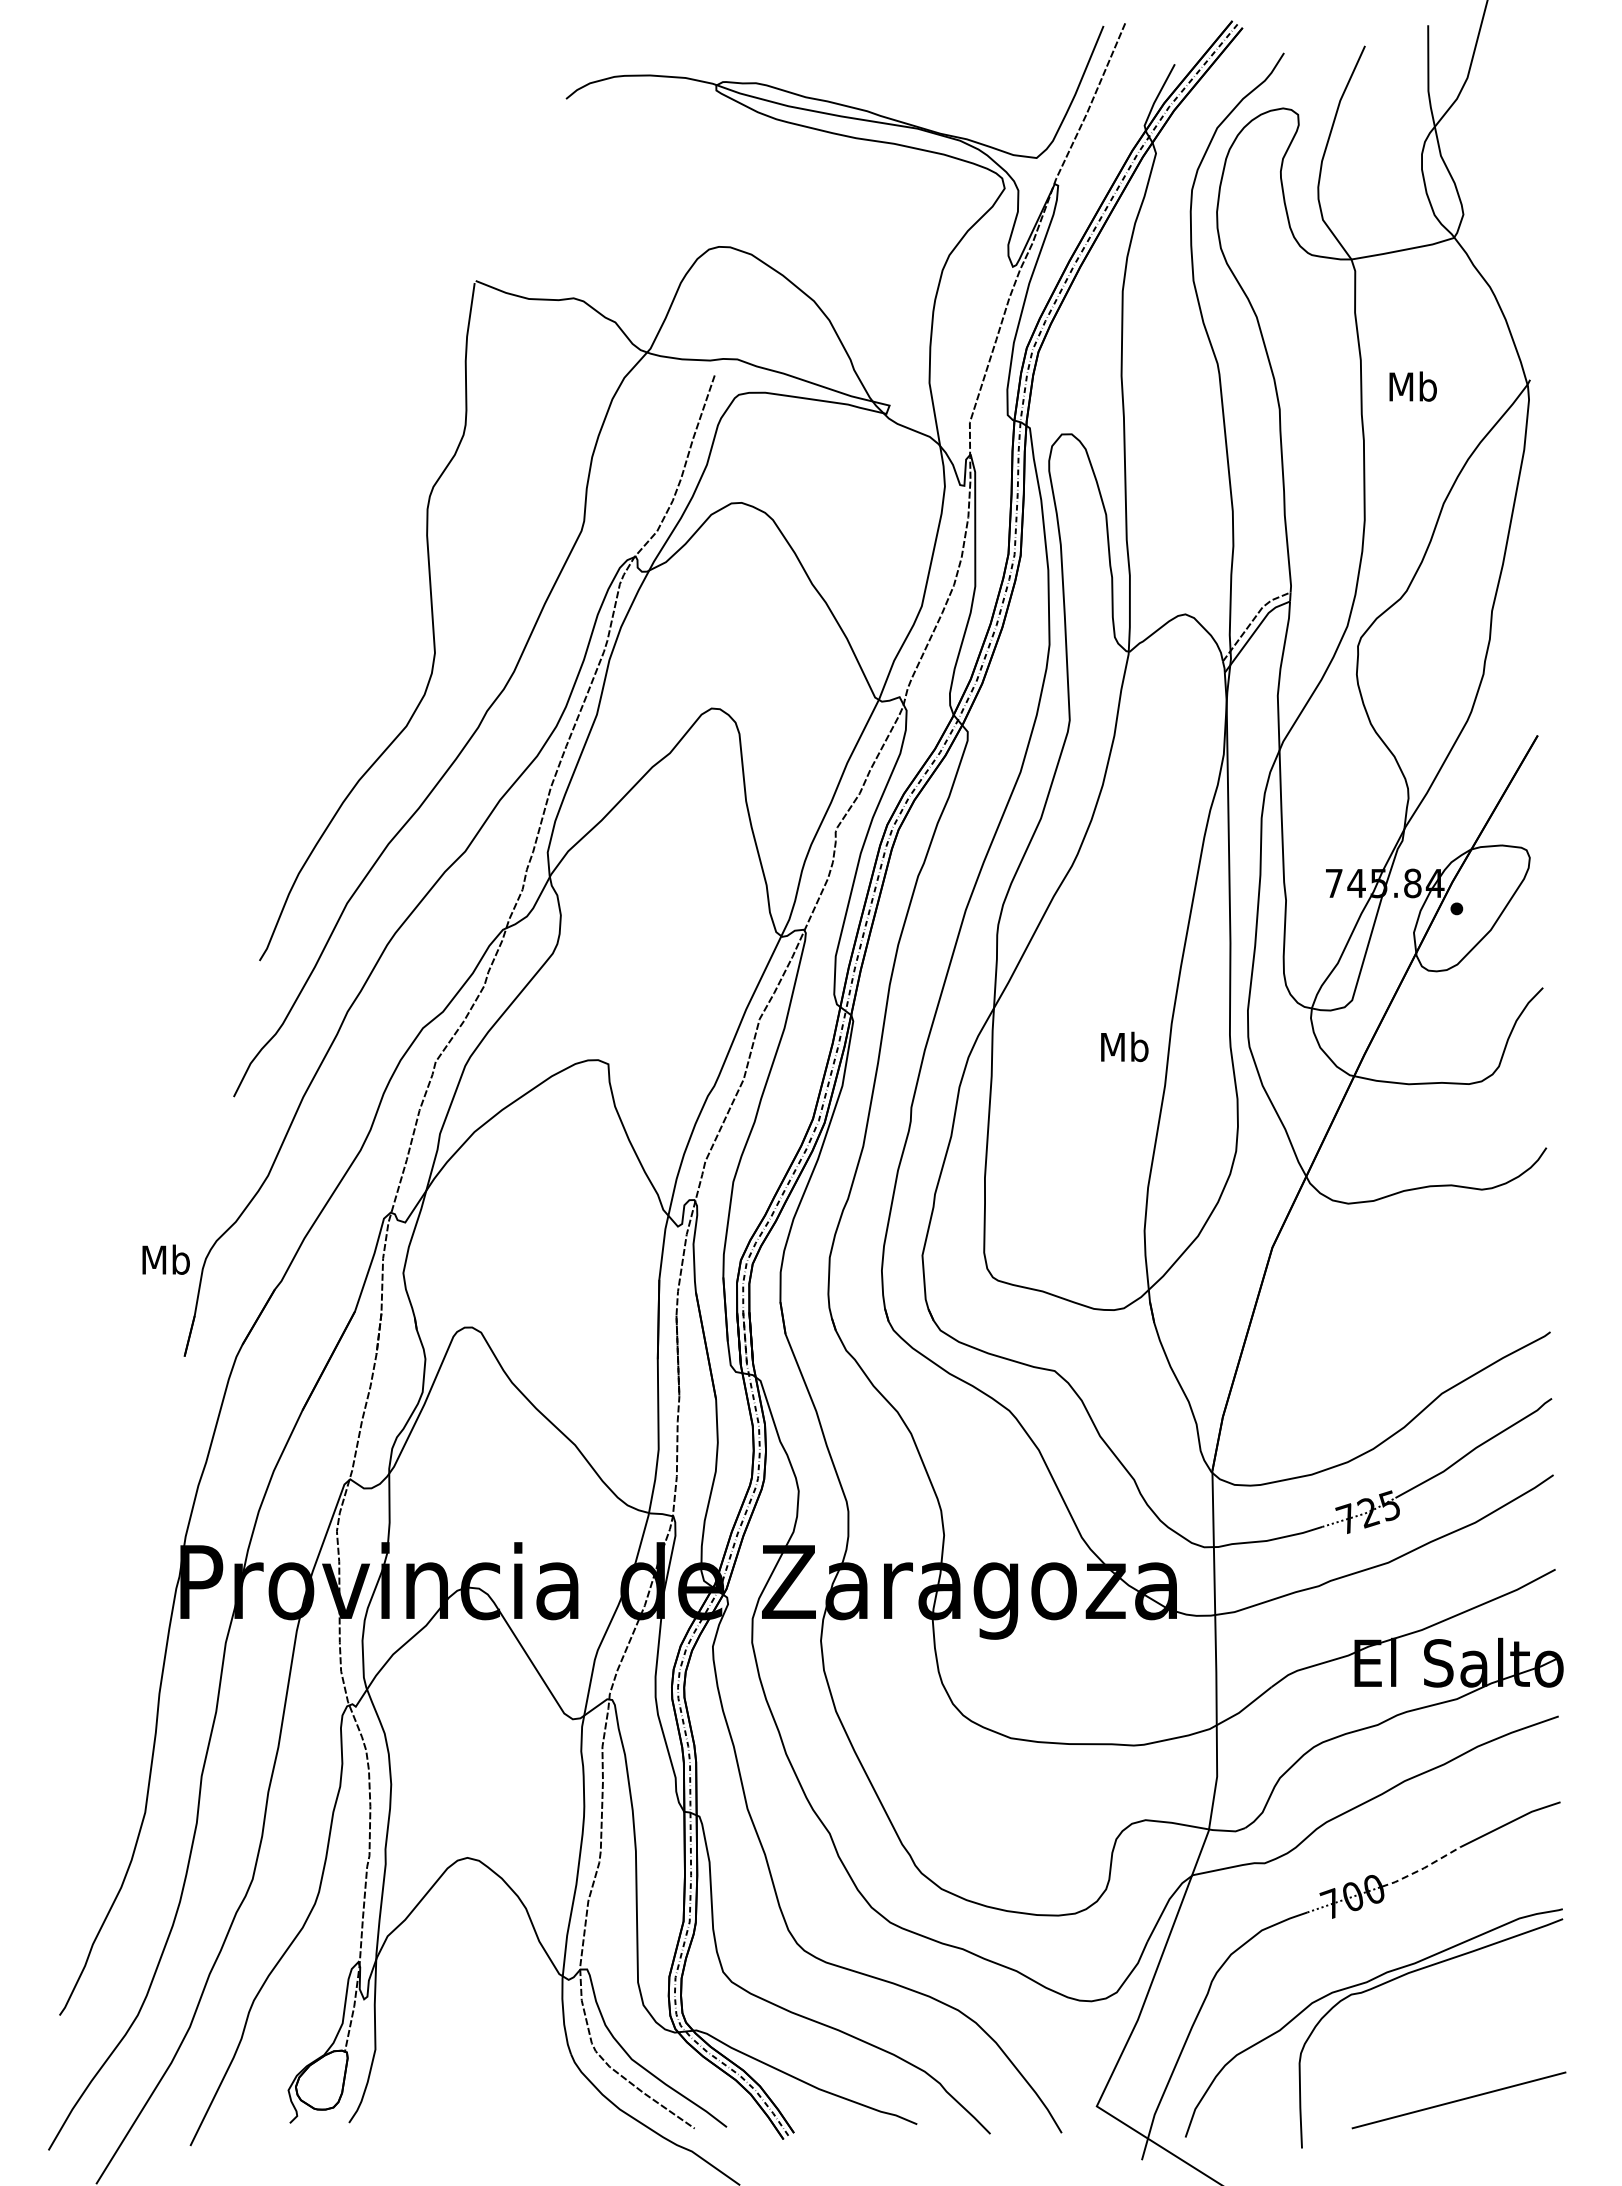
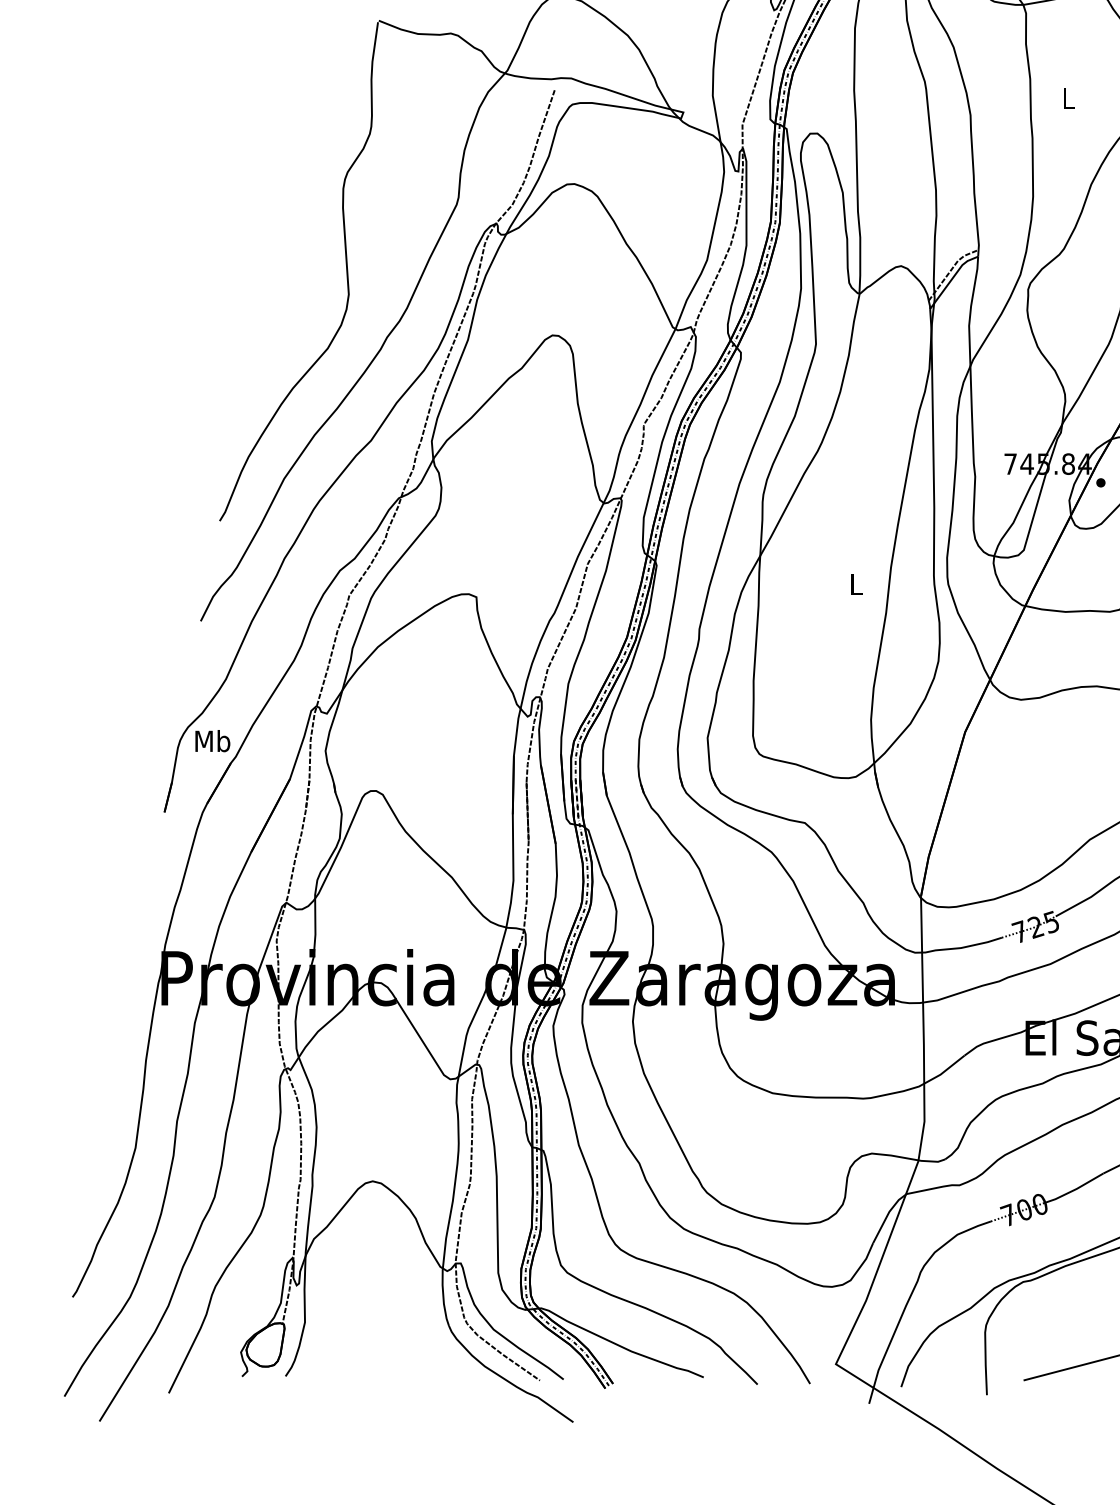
text: (1412, 386) -> (1068, 98), Mb -> L
text: (1124, 1046) -> (856, 584), Mb -> L
text: (165, 1259) -> (212, 740), moved
line: (1421, 1869) -> (1074, 1189), dashed -> solid

